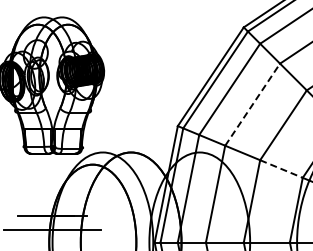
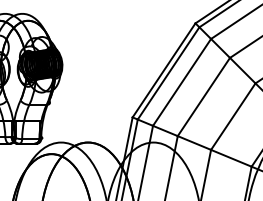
line: (252, 104) -> (203, 96), dashed -> solid
line: (281, 169) -> (231, 158), dashed -> solid

